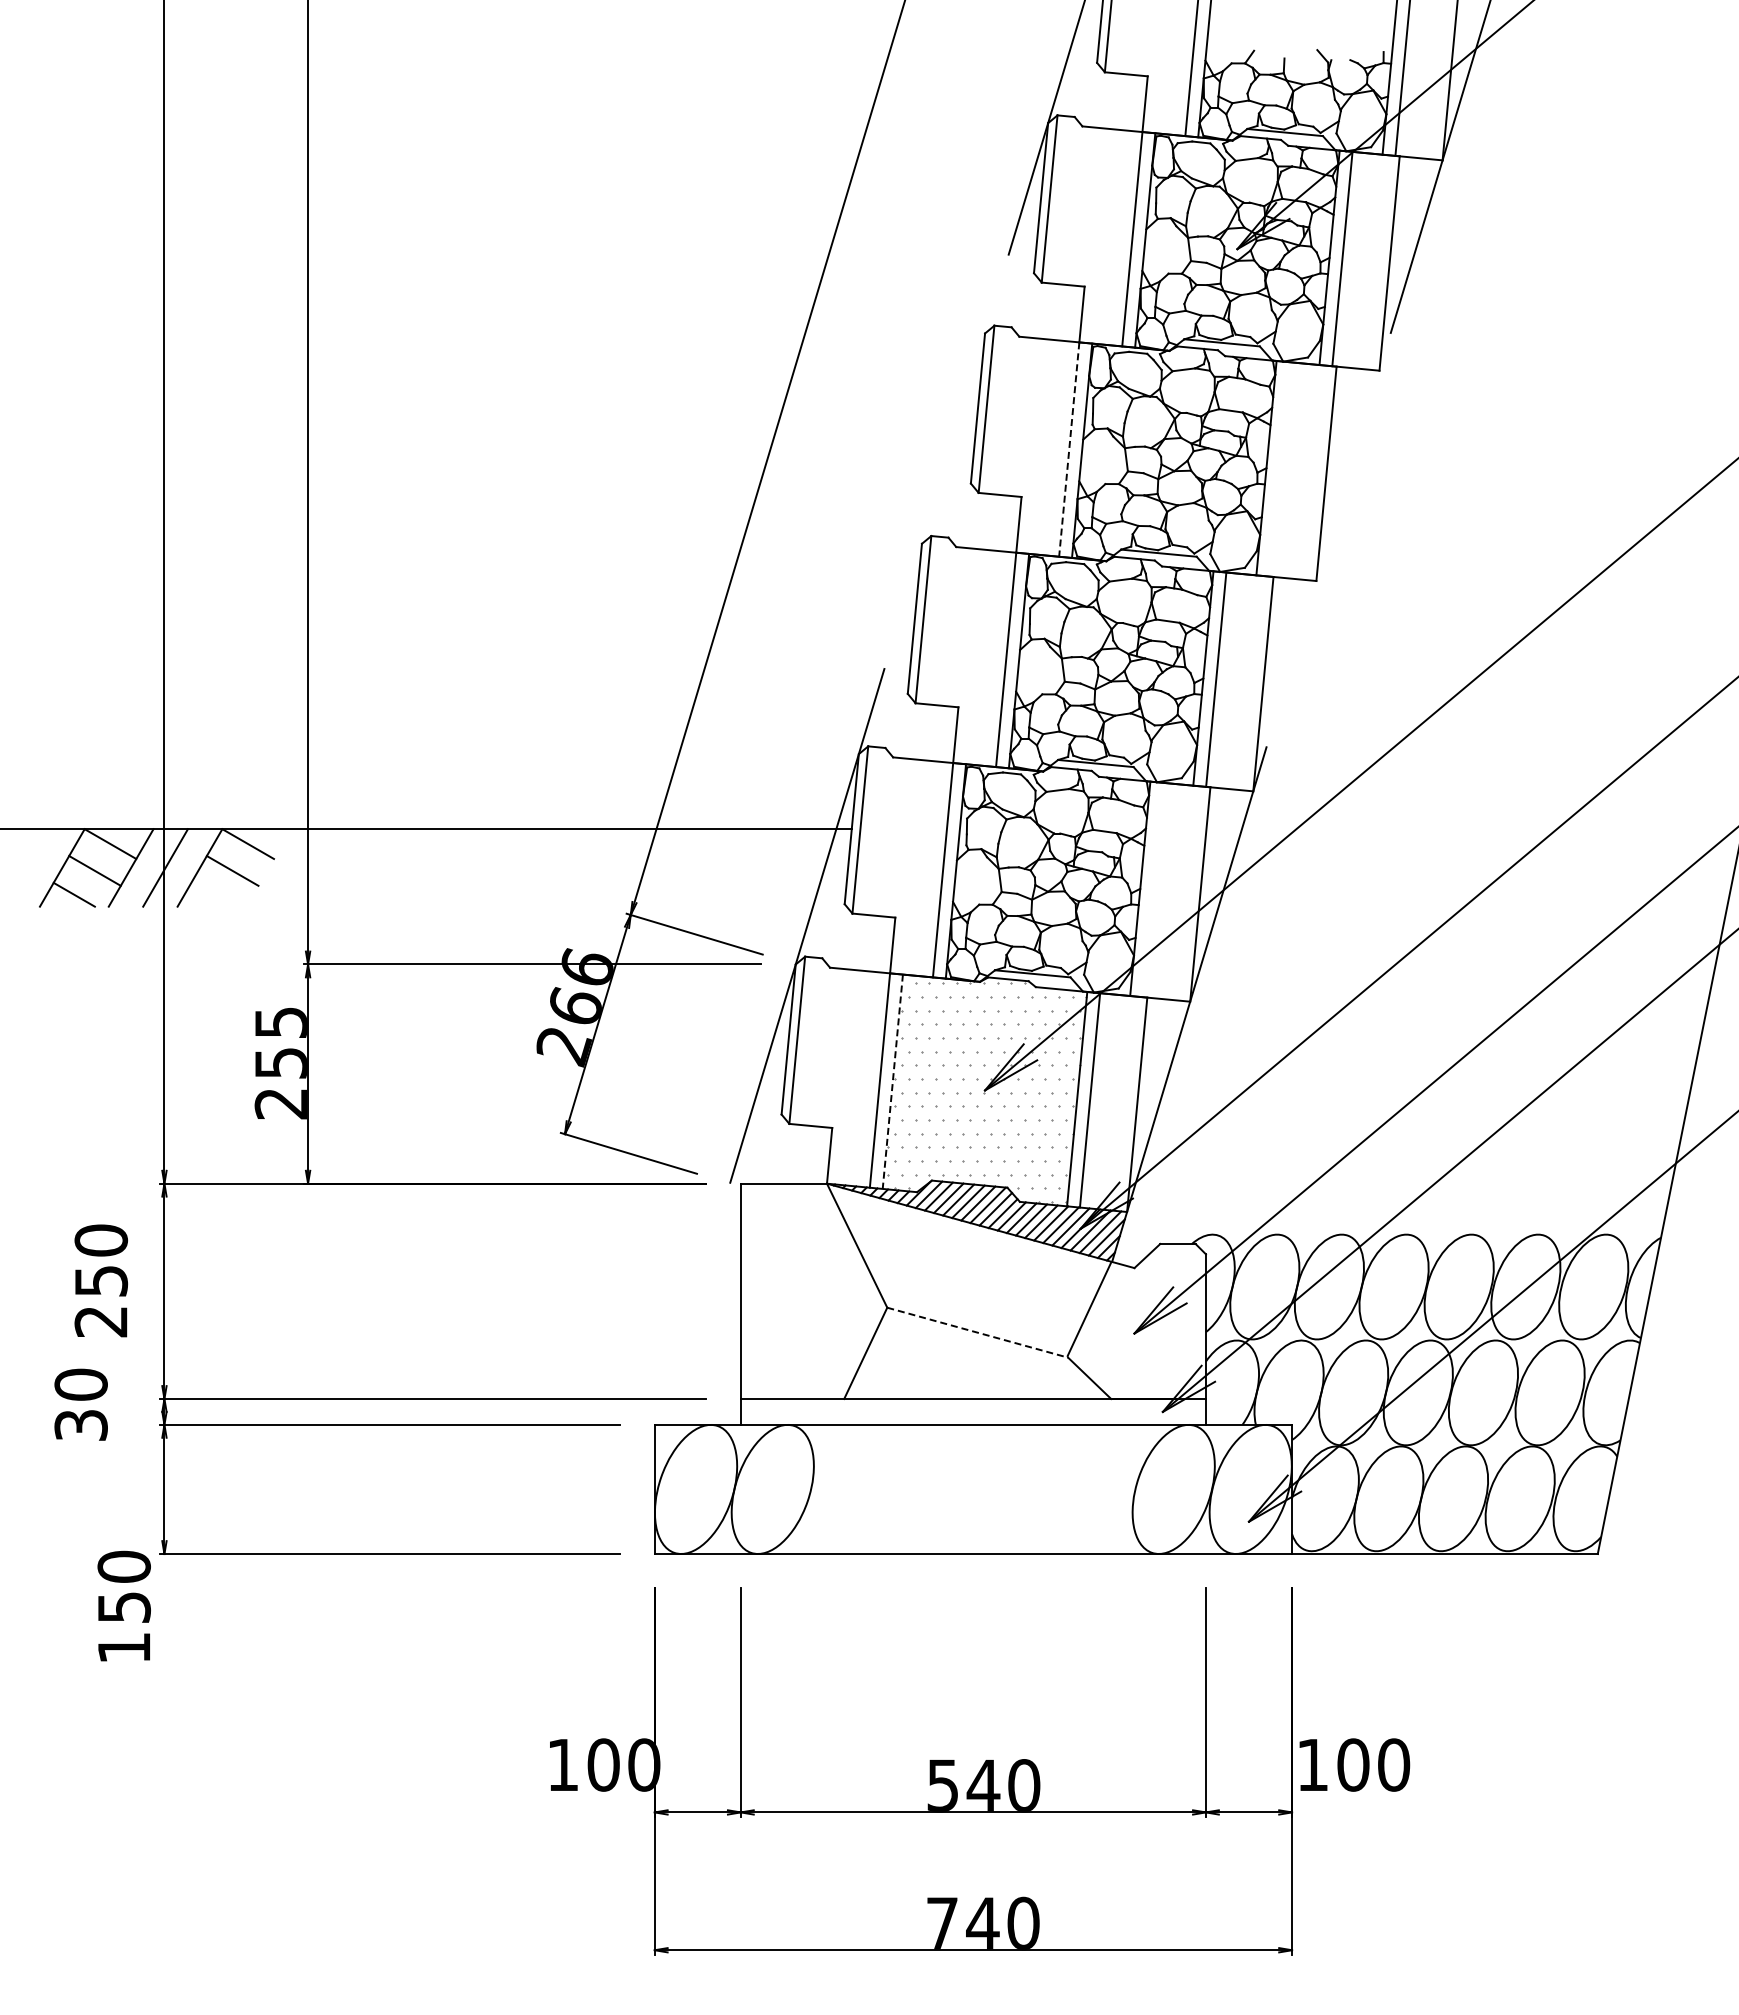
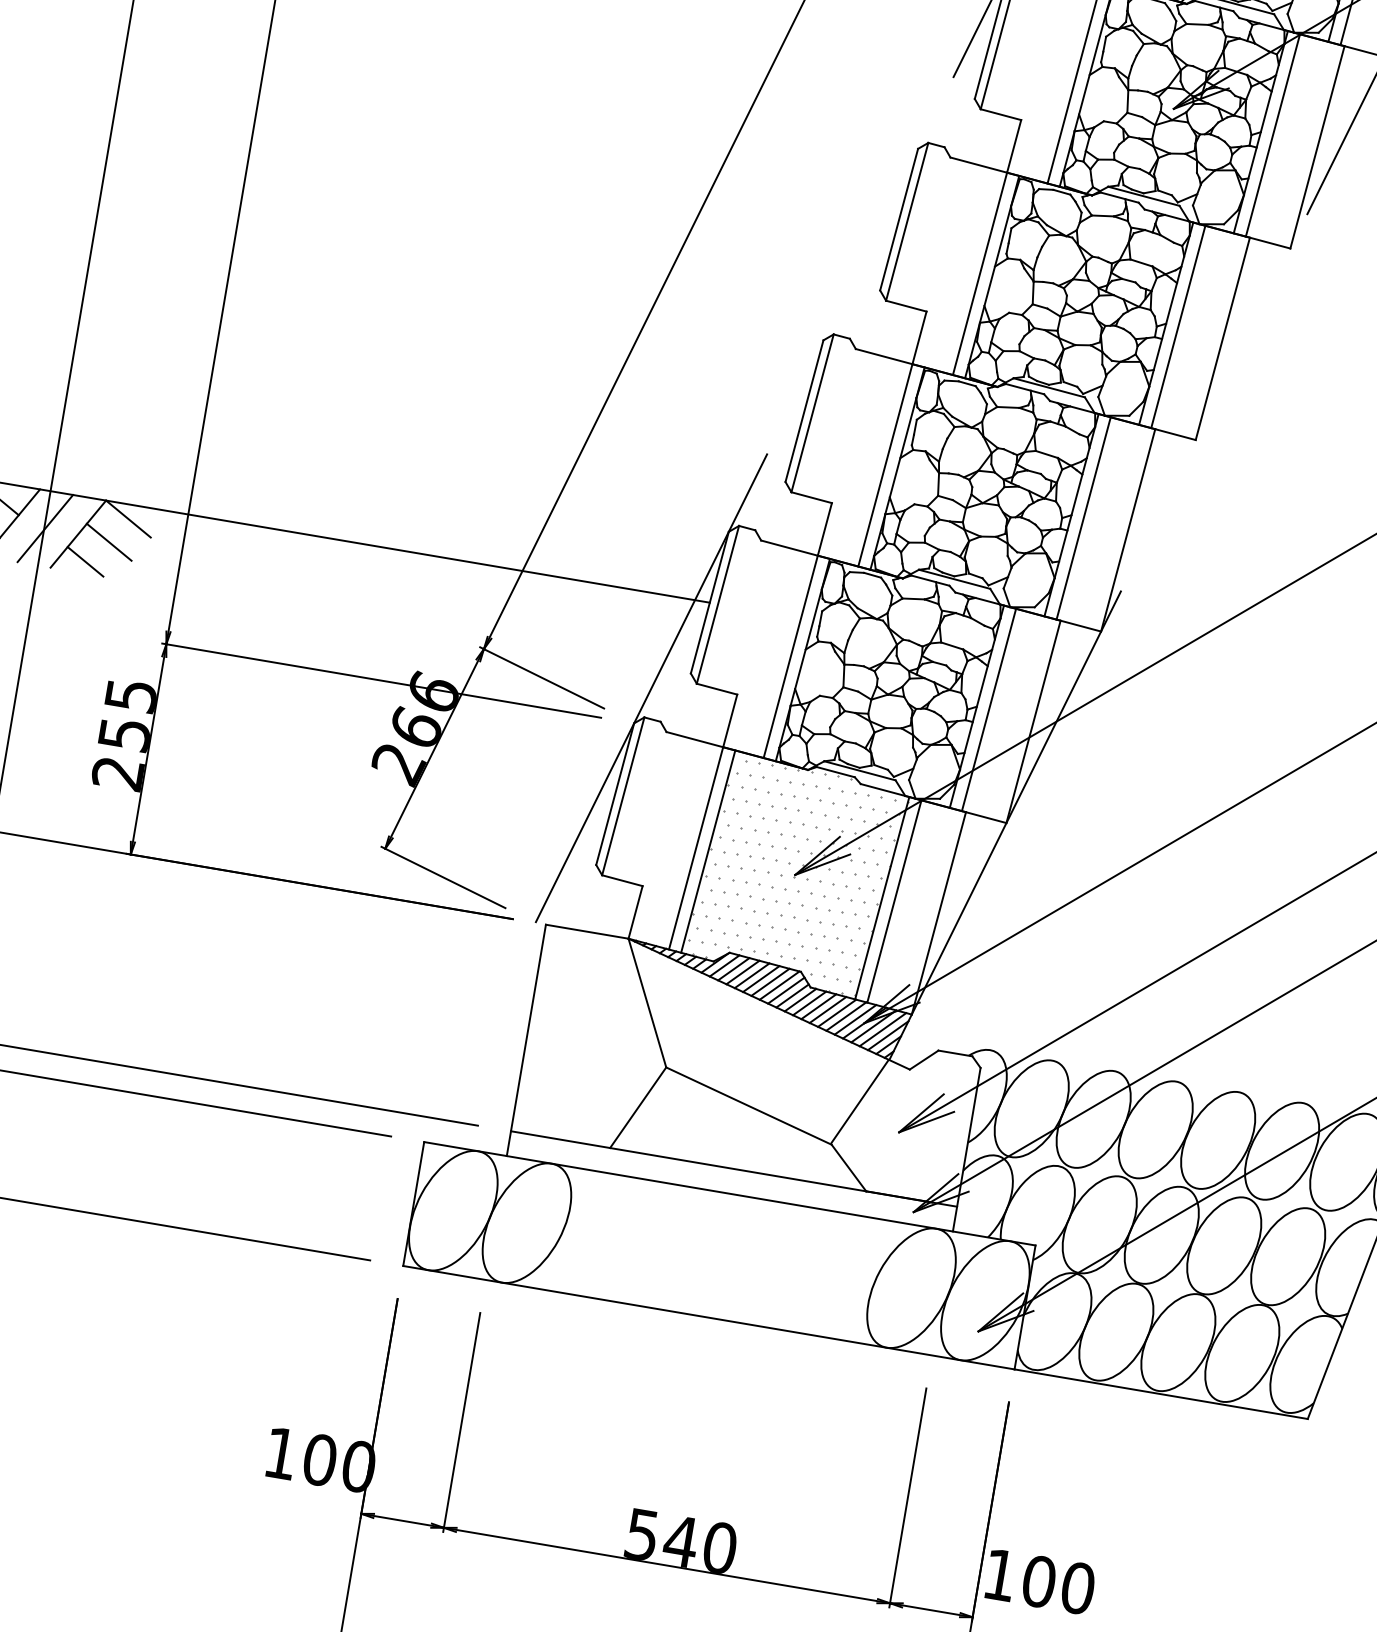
line: (1069, 449) -> (980, 273), dashed -> solid
line: (1279, 469) -> (1178, 327), added
line: (1153, 889) -> (989, 709), added
line: (211, 894) -> (85, 561), added
line: (892, 1081) -> (707, 851), dashed -> solid
line: (977, 1332) -> (748, 1105), dashed -> solid

